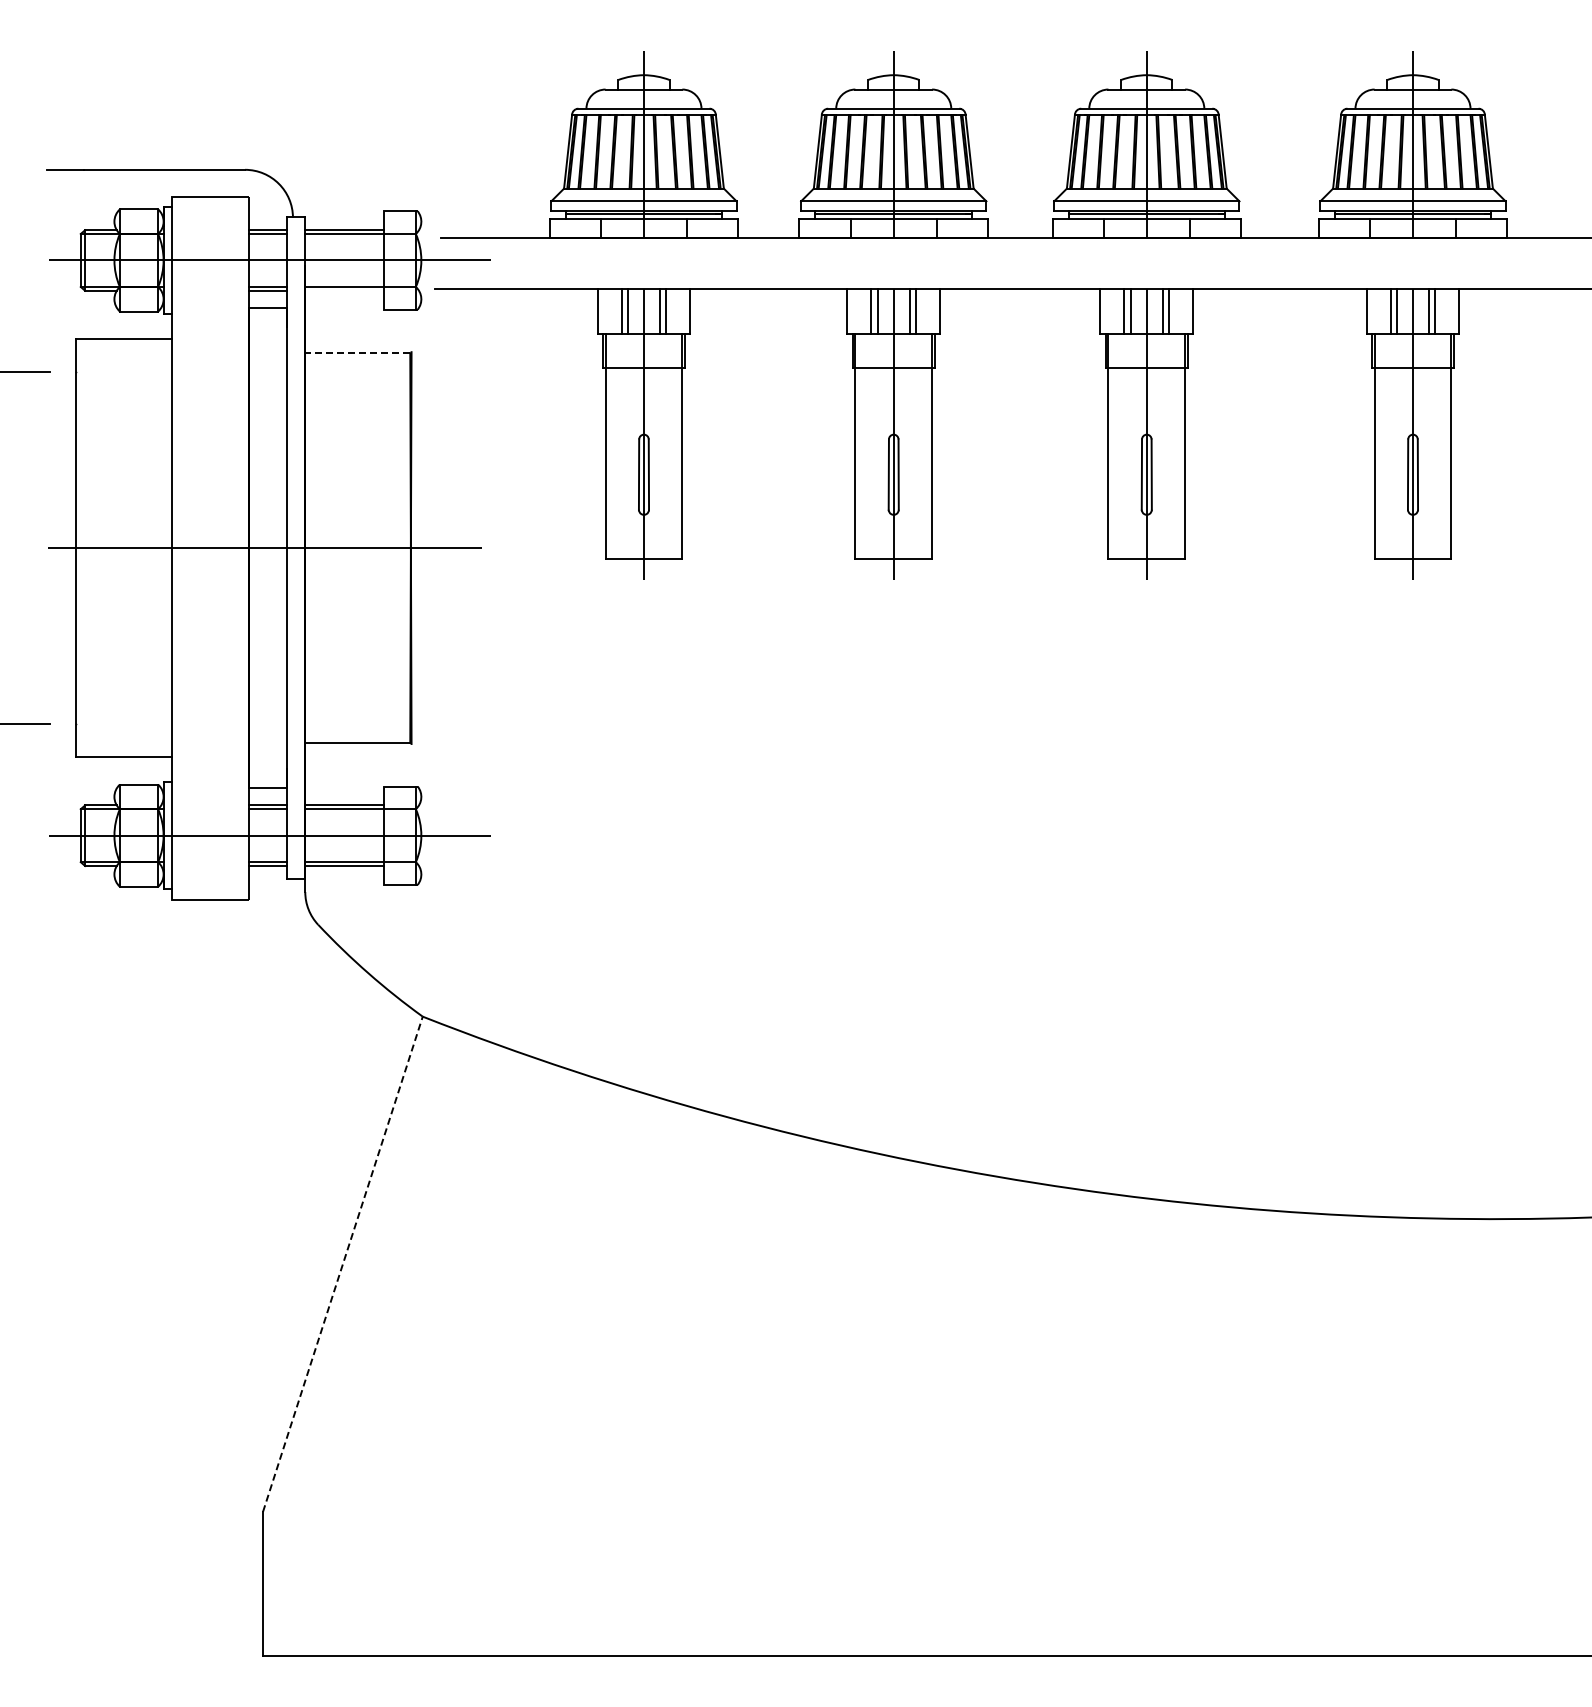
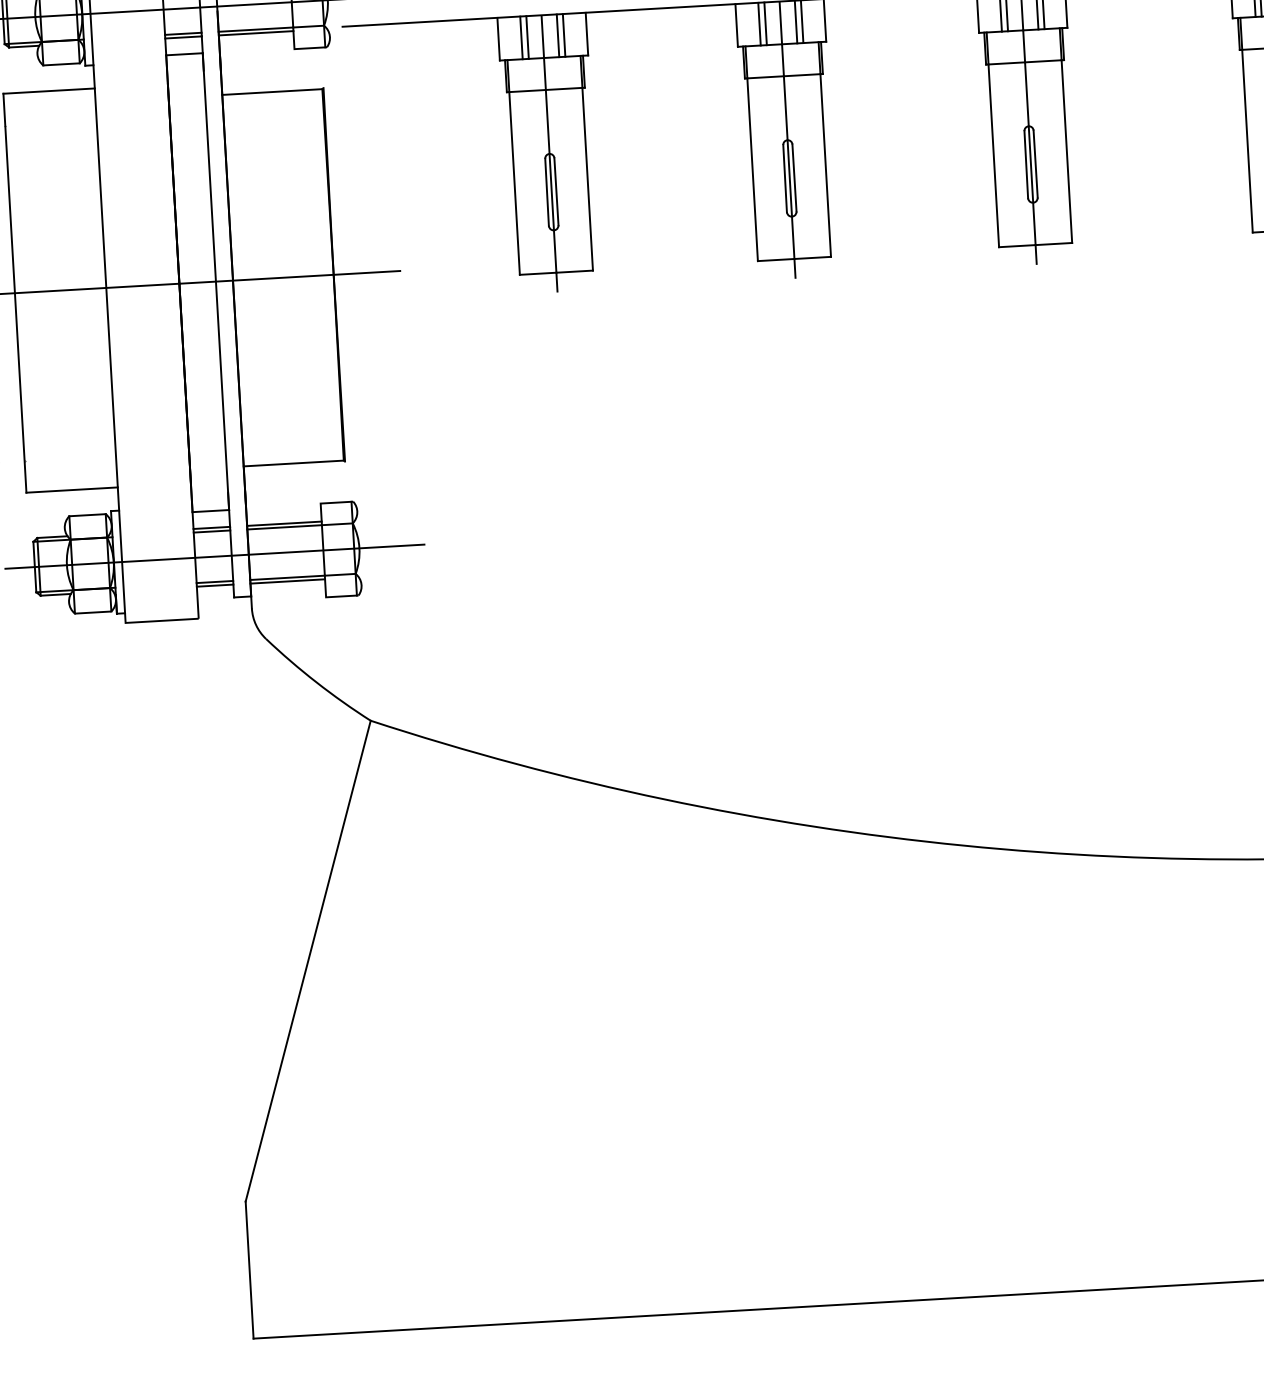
line: (344, 290) -> (256, 33), added
line: (357, 353) -> (272, 92), dashed -> solid
line: (343, 1263) -> (308, 960), dashed -> solid

